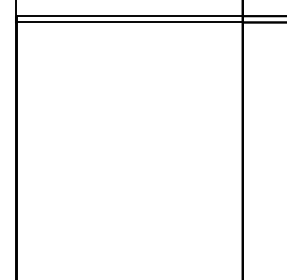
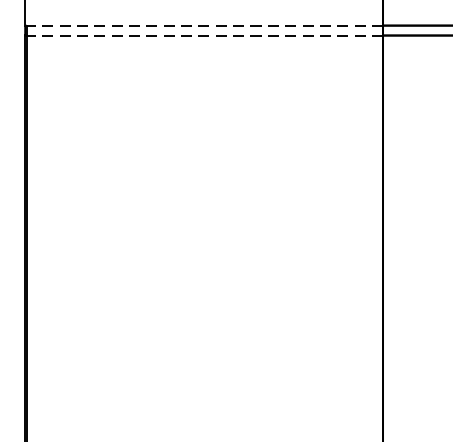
line: (129, 16) -> (204, 26), solid -> dashed
line: (129, 22) -> (204, 35), solid -> dashed

